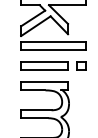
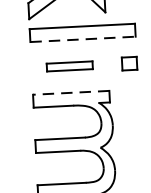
line: (54, 50) -> (84, 39), solid -> dashed
part: (44, 65) -> (69, 65), size x0.6
line: (44, 82) -> (71, 92), solid -> dashed

